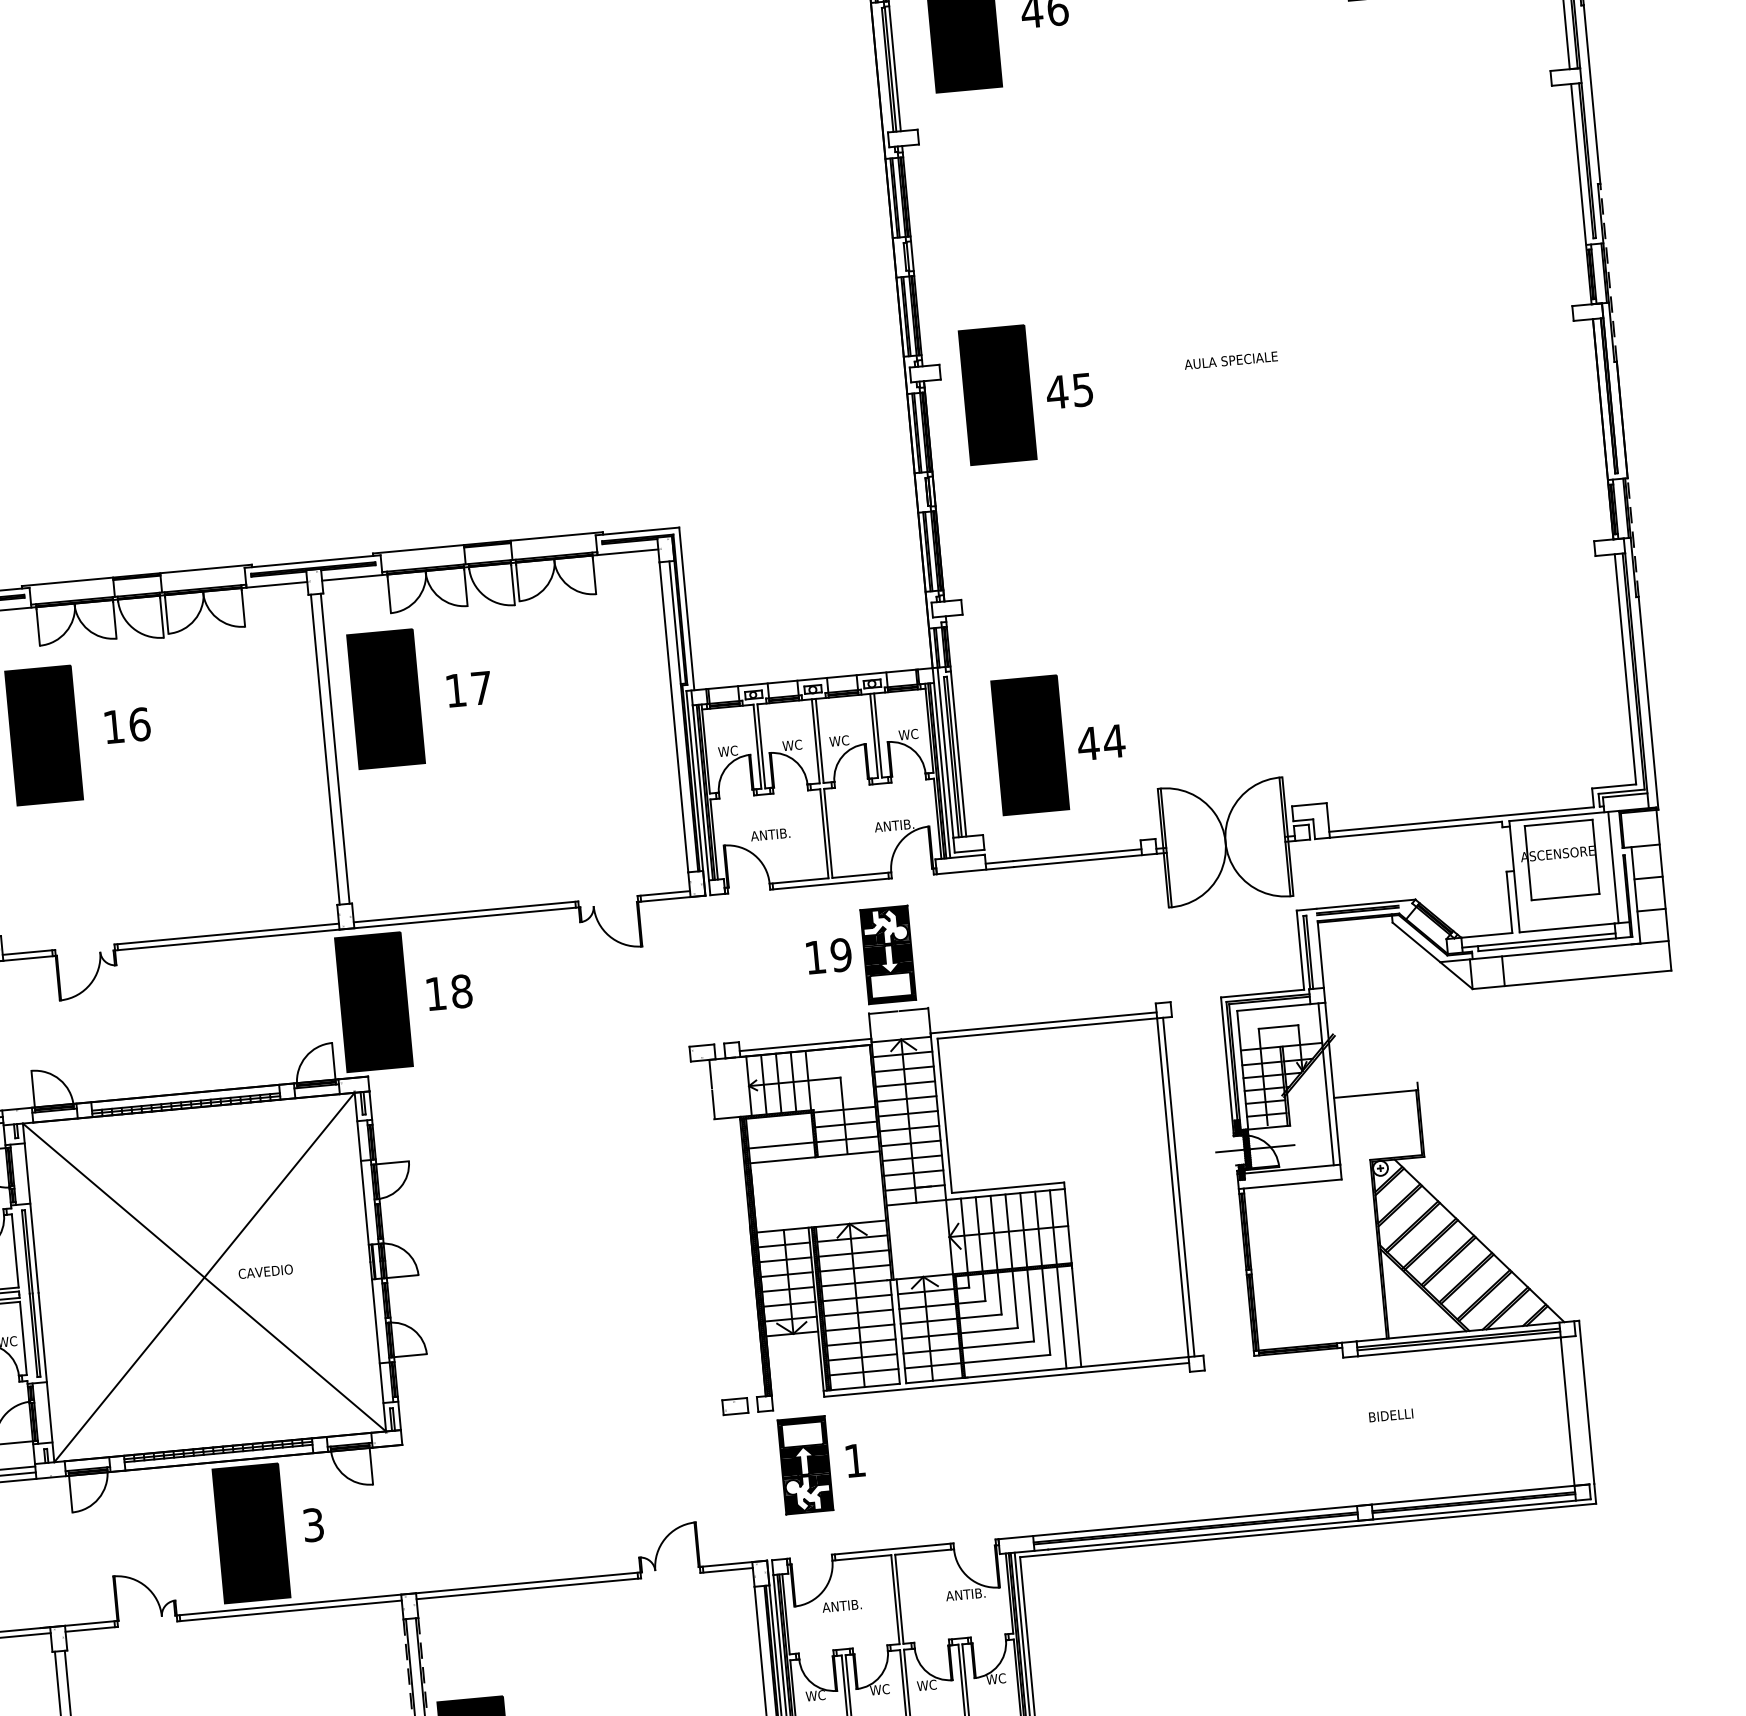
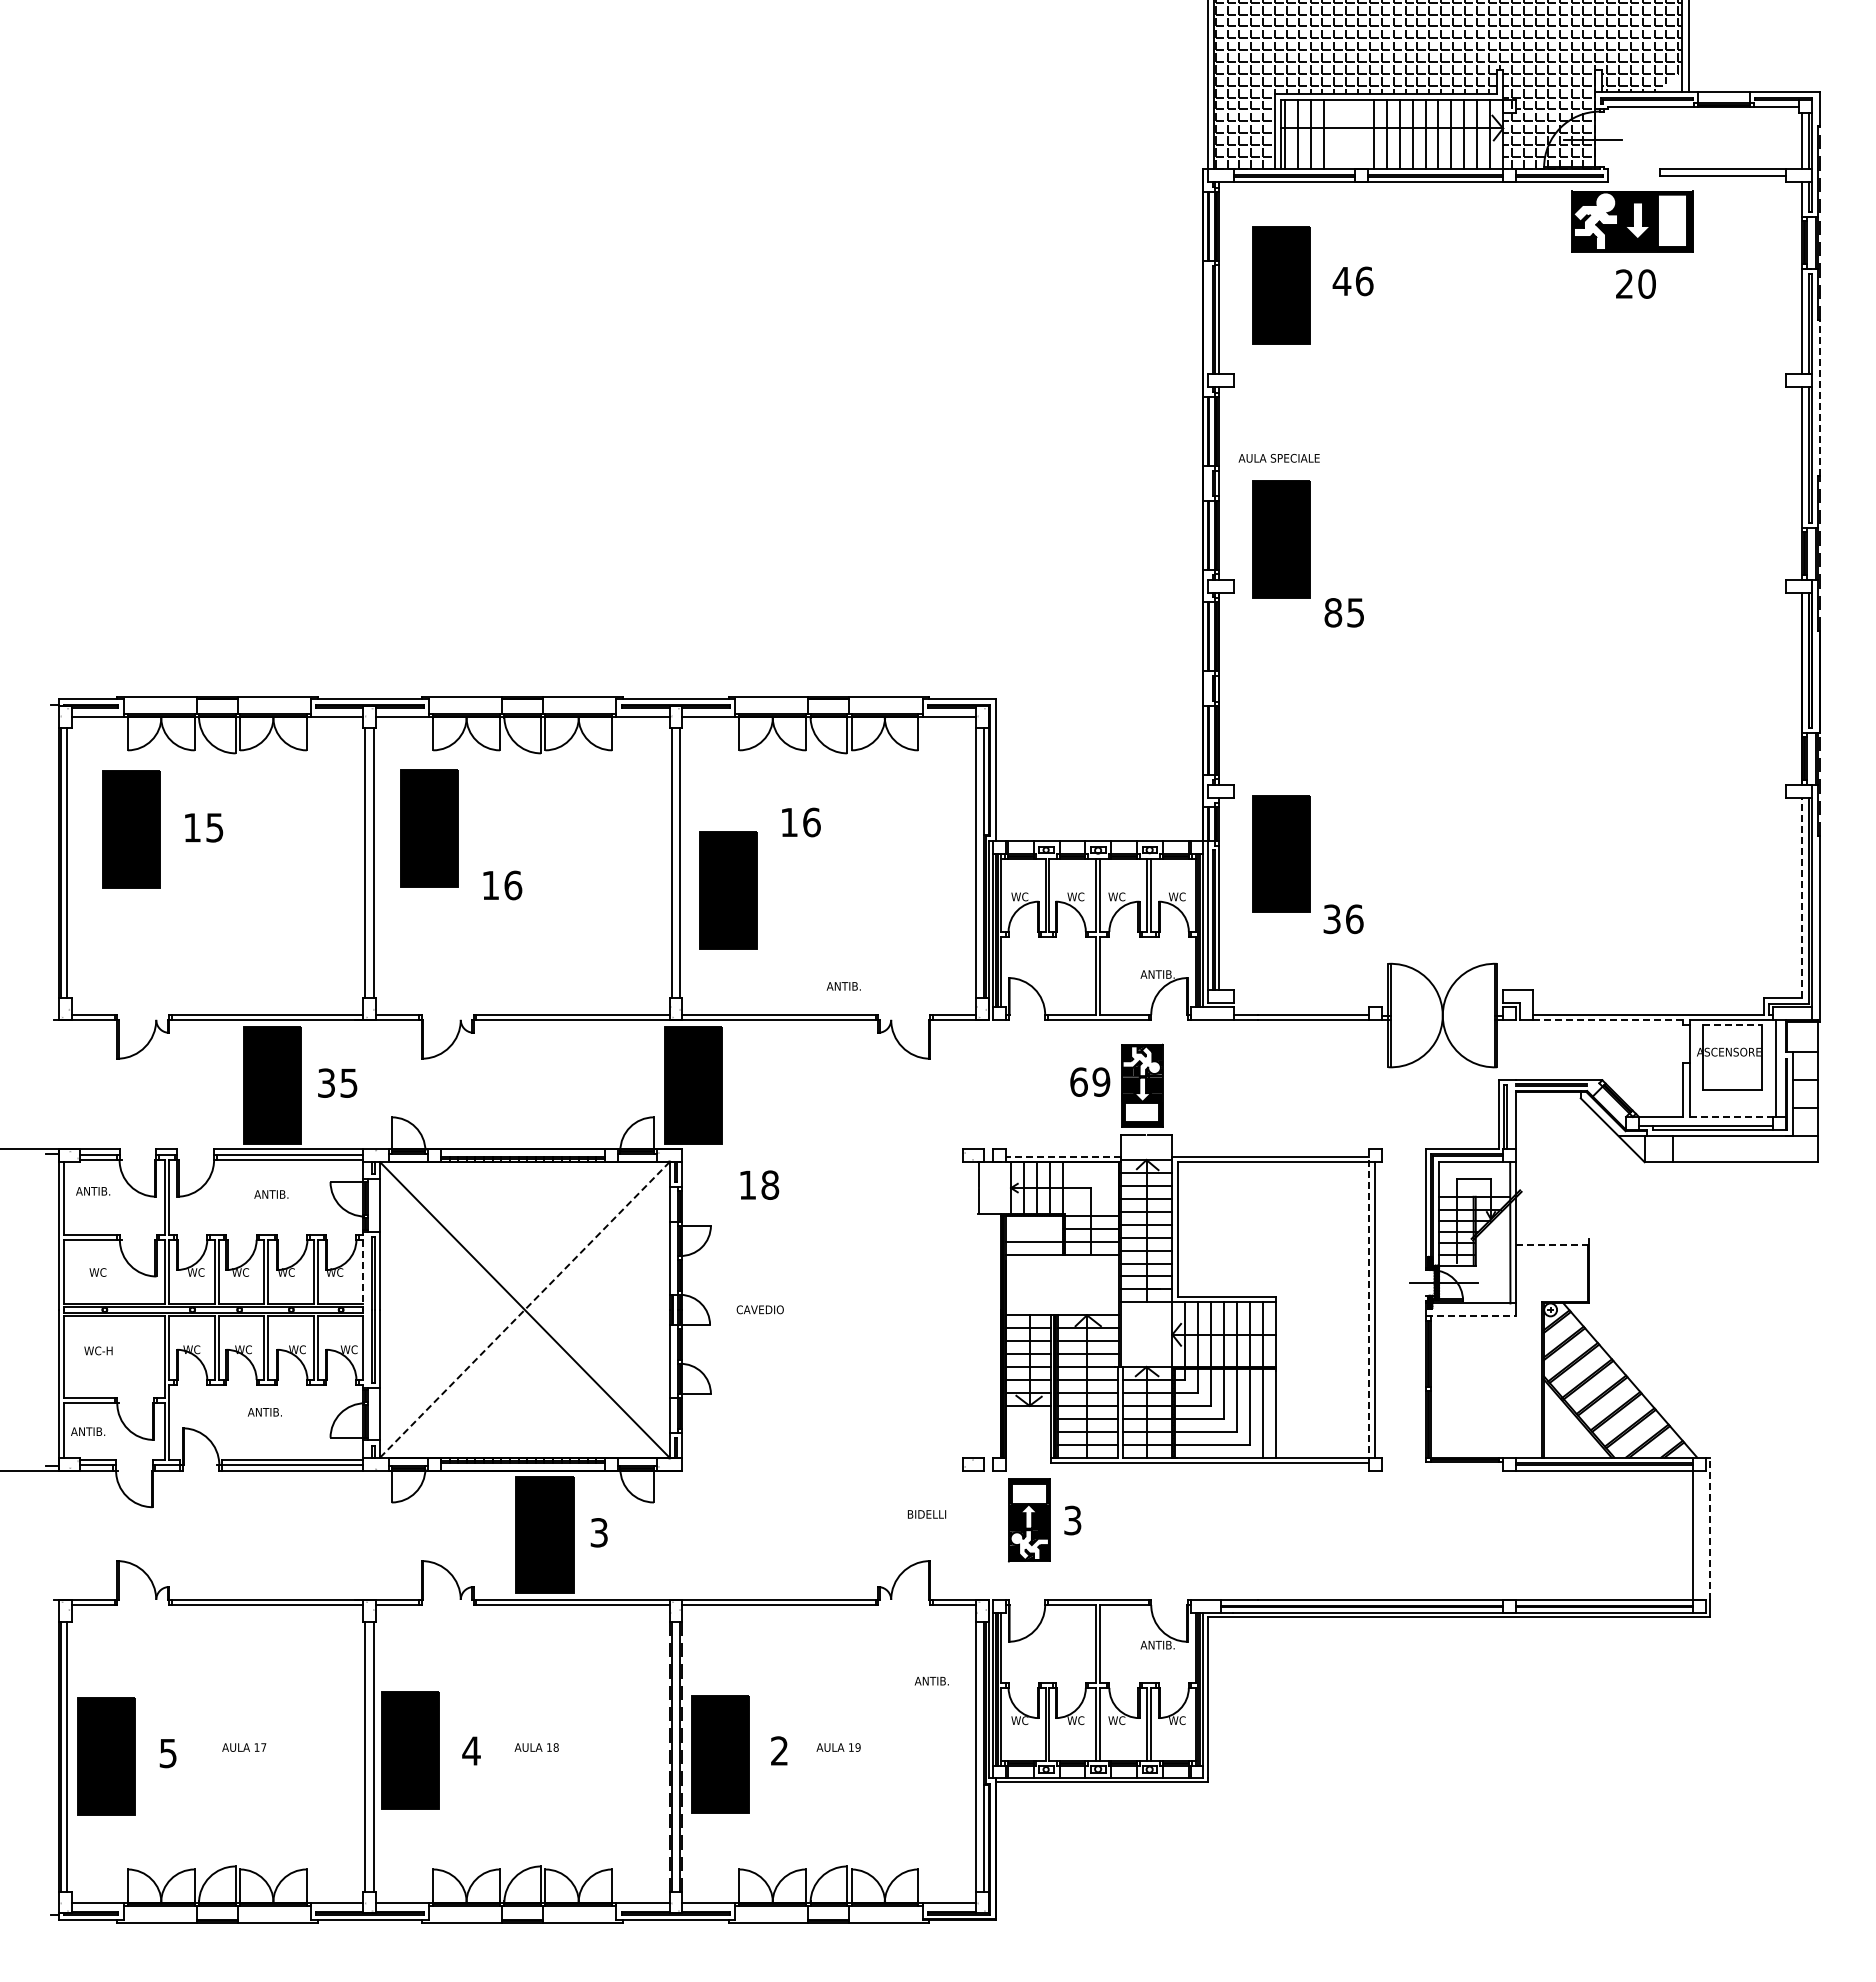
line: (1591, 94) -> (1819, 398), solid -> dashed
text: (1230, 360) -> (1278, 458), moved
text: (1056, 392) -> (1332, 612), 45 -> 85
part: (997, 395) -> (1281, 539), moved
line: (1625, 668) -> (1802, 897), solid -> dashed
text: (481, 688) -> (811, 822), 17 -> 16
part: (386, 699) -> (728, 890), moved
text: (127, 725) -> (502, 885), moved
text: (1100, 742) -> (1342, 919), 44 -> 36
part: (1030, 744) -> (1281, 853), moved
line: (1558, 822) -> (1732, 1025), solid -> dashed
line: (1416, 829) -> (1608, 1019), solid -> dashed
text: (770, 834) -> (843, 986), moved
line: (1567, 927) -> (1731, 1116), solid -> dashed
text: (814, 956) -> (1078, 1081), 19 -> 69
text: (449, 991) -> (759, 1184), moved
line: (804, 1045) -> (1062, 1157), solid -> dashed
line: (1375, 1094) -> (1552, 1245), solid -> dashed
line: (1172, 1180) -> (1369, 1303), solid -> dashed
line: (1290, 1184) -> (1471, 1316), solid -> dashed
line: (15, 1250) -> (363, 1271), solid -> dashed
text: (264, 1271) -> (759, 1309), moved
line: (204, 1277) -> (524, 1309), solid -> dashed
line: (1587, 1402) -> (1710, 1528), solid -> dashed
text: (1391, 1415) -> (927, 1514), moved
text: (854, 1460) -> (1072, 1520), 1 -> 3
text: (841, 1605) -> (931, 1680), moved

